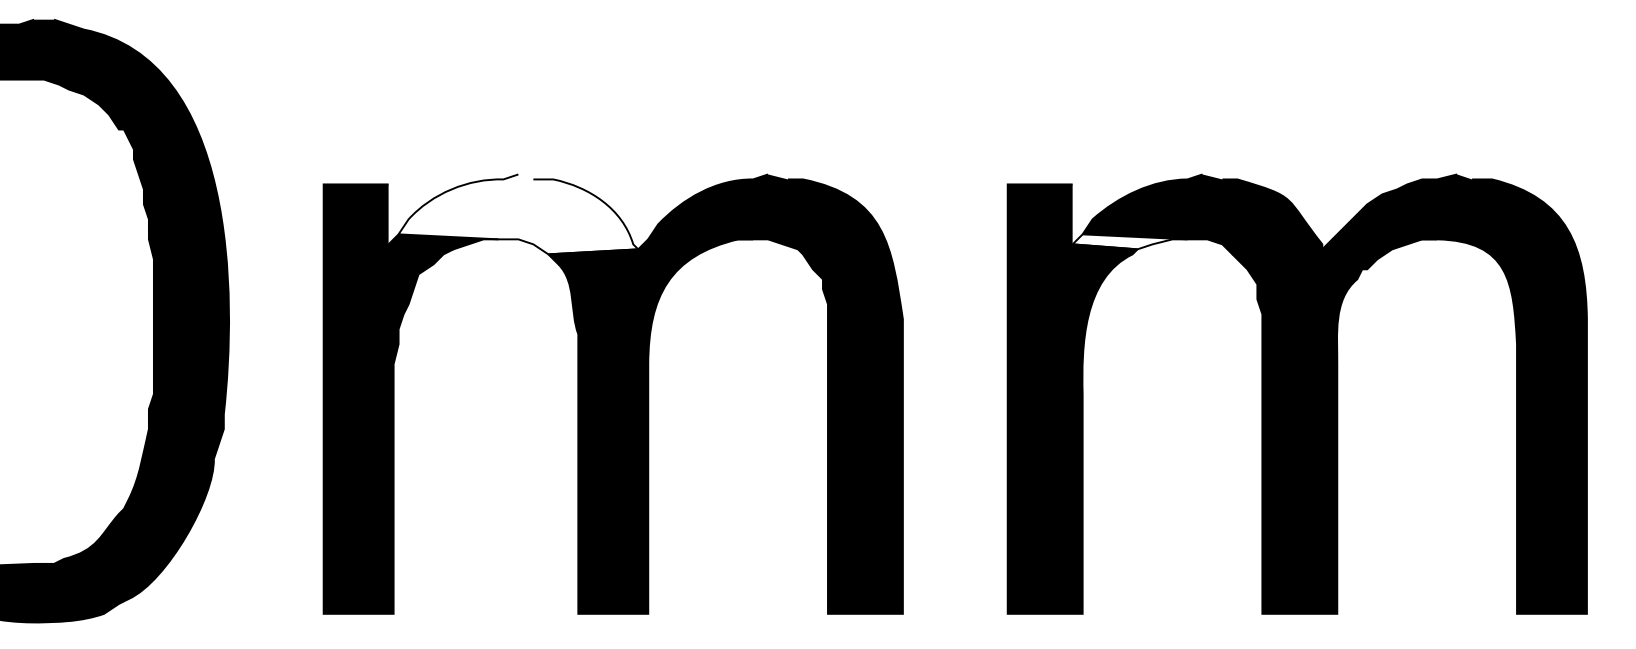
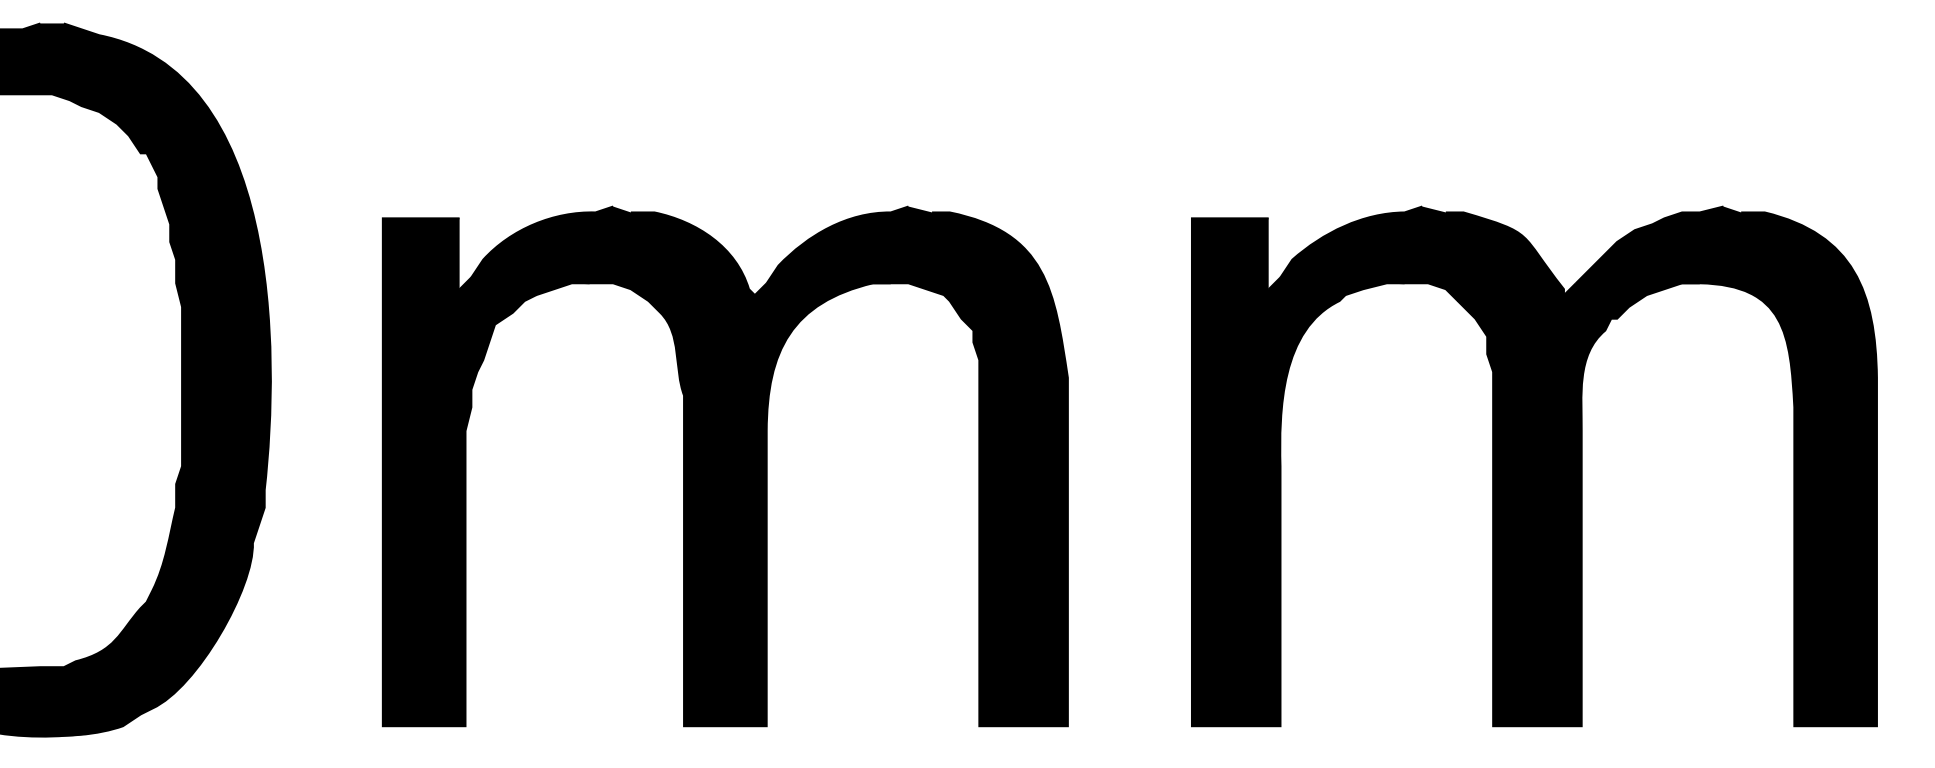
fill: (518, 214) -> (613, 253), added
fill: (1129, 241) -> (1335, 285), added

